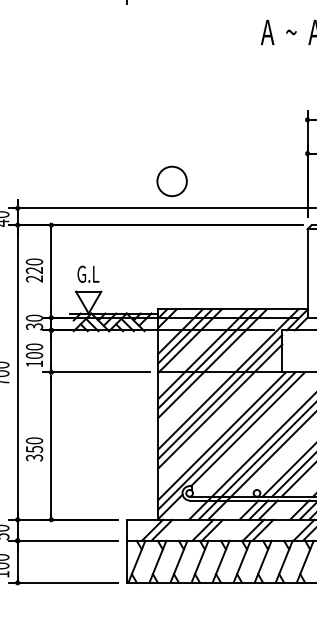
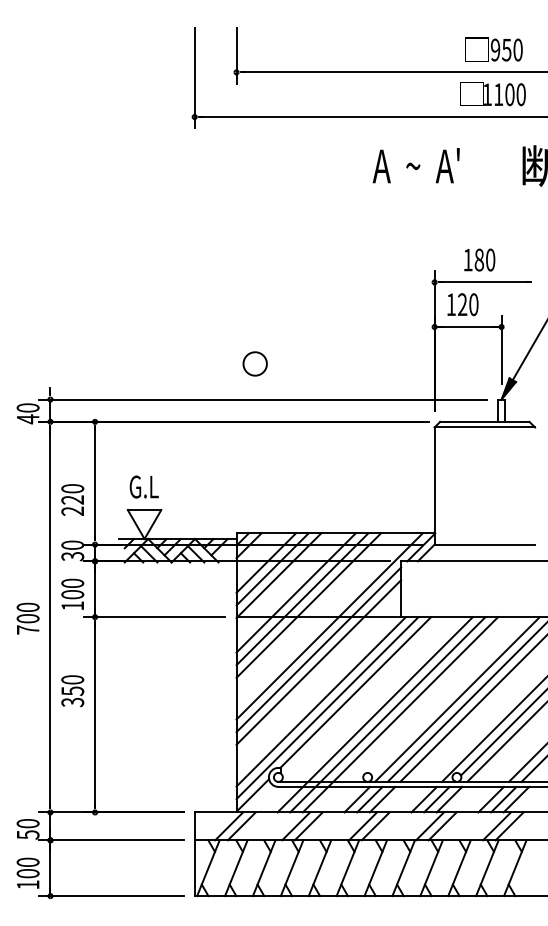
circle: (171, 181) -> (254, 363), size x0.6
text: (34, 270) -> (72, 499), moved
text: (34, 449) -> (72, 691), moved

